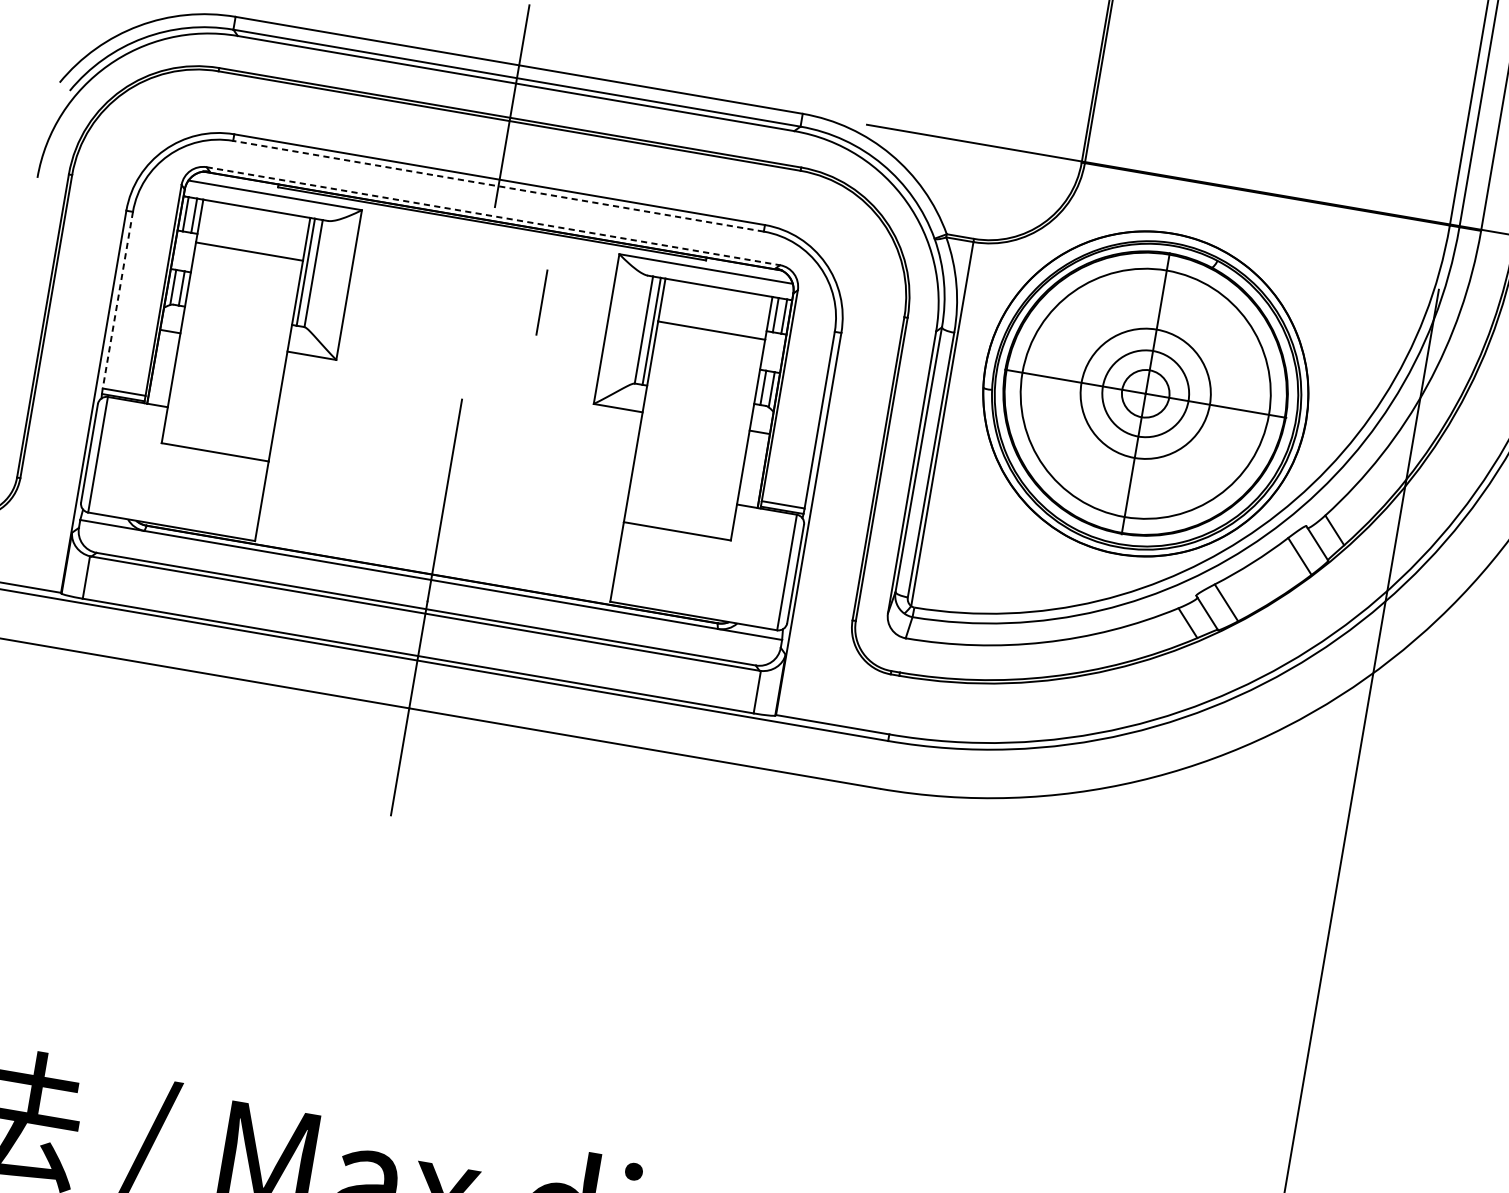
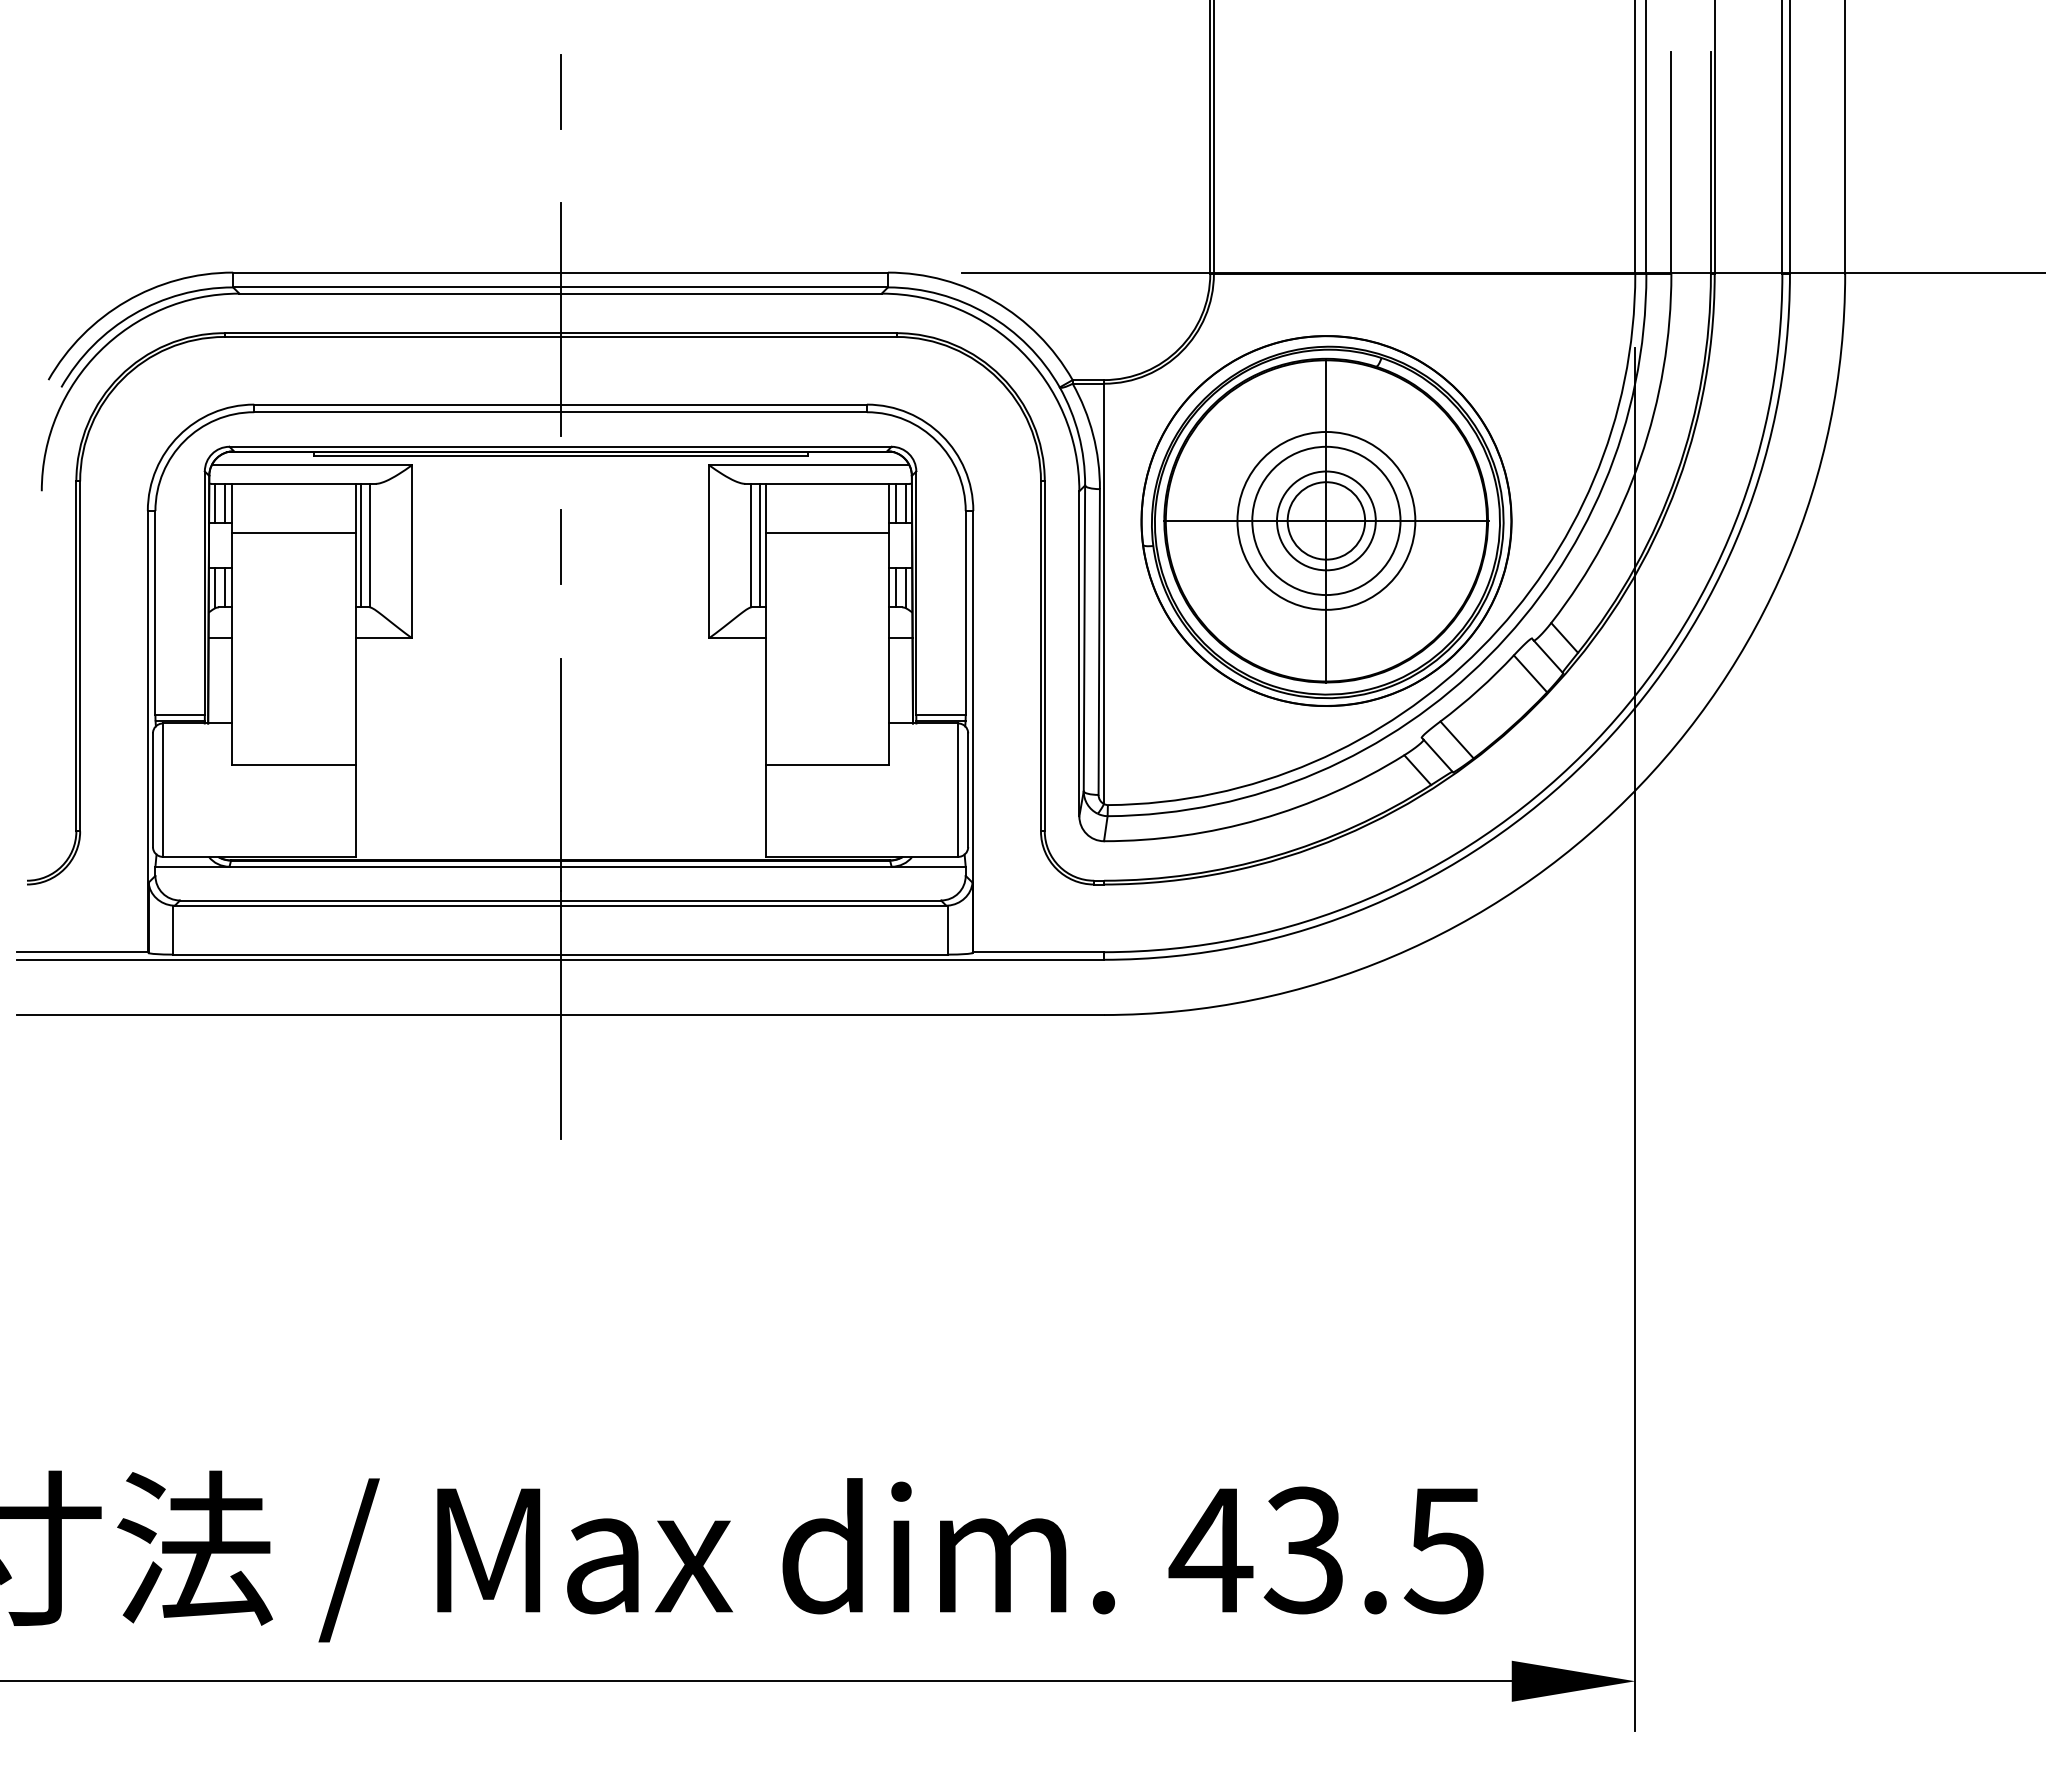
line: (498, 186) -> (560, 412), dashed -> solid
line: (494, 216) -> (561, 446), dashed -> solid
line: (117, 300) -> (155, 613), dashed -> solid
line: (541, 301) -> (560, 546), moved
circle: (1145, 393) -> (1326, 520), size x0.62
circle: (1145, 393) -> (1326, 520), size x1.43

